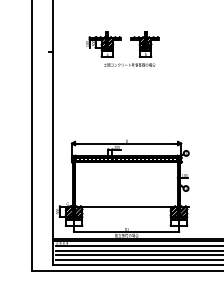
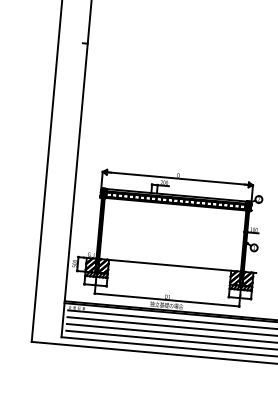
part: (121, 40) -> (183, 36), removed

